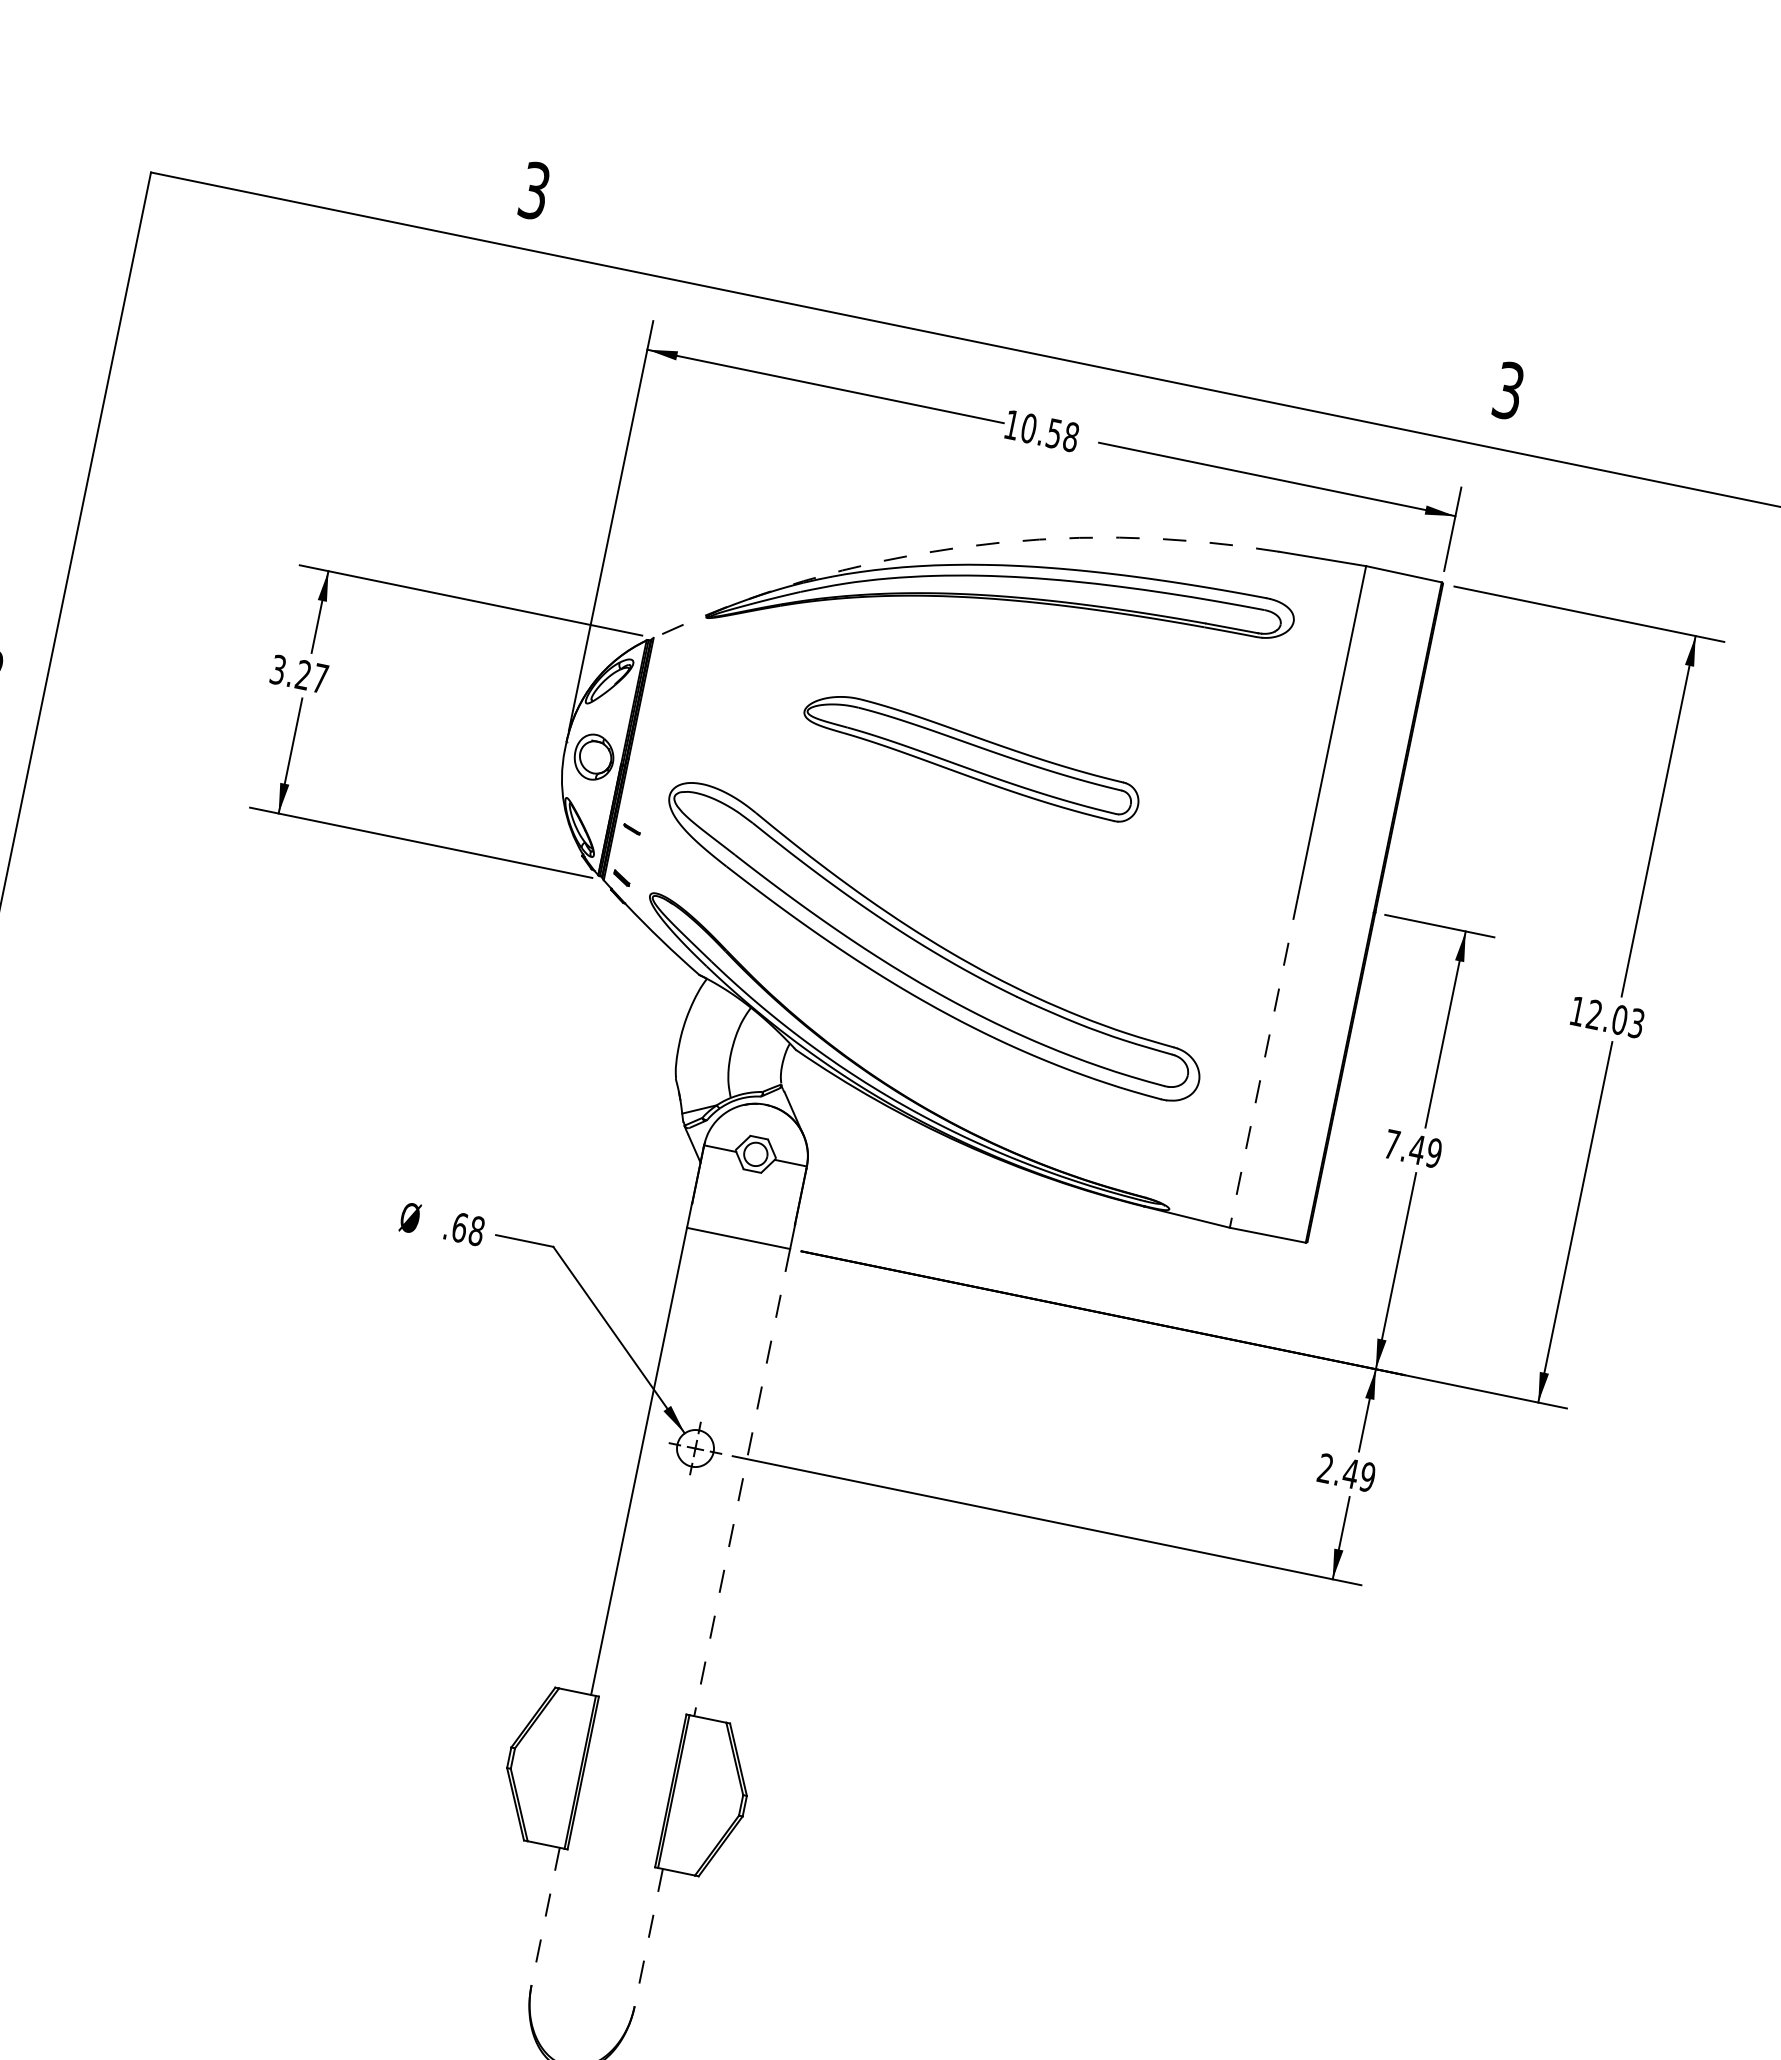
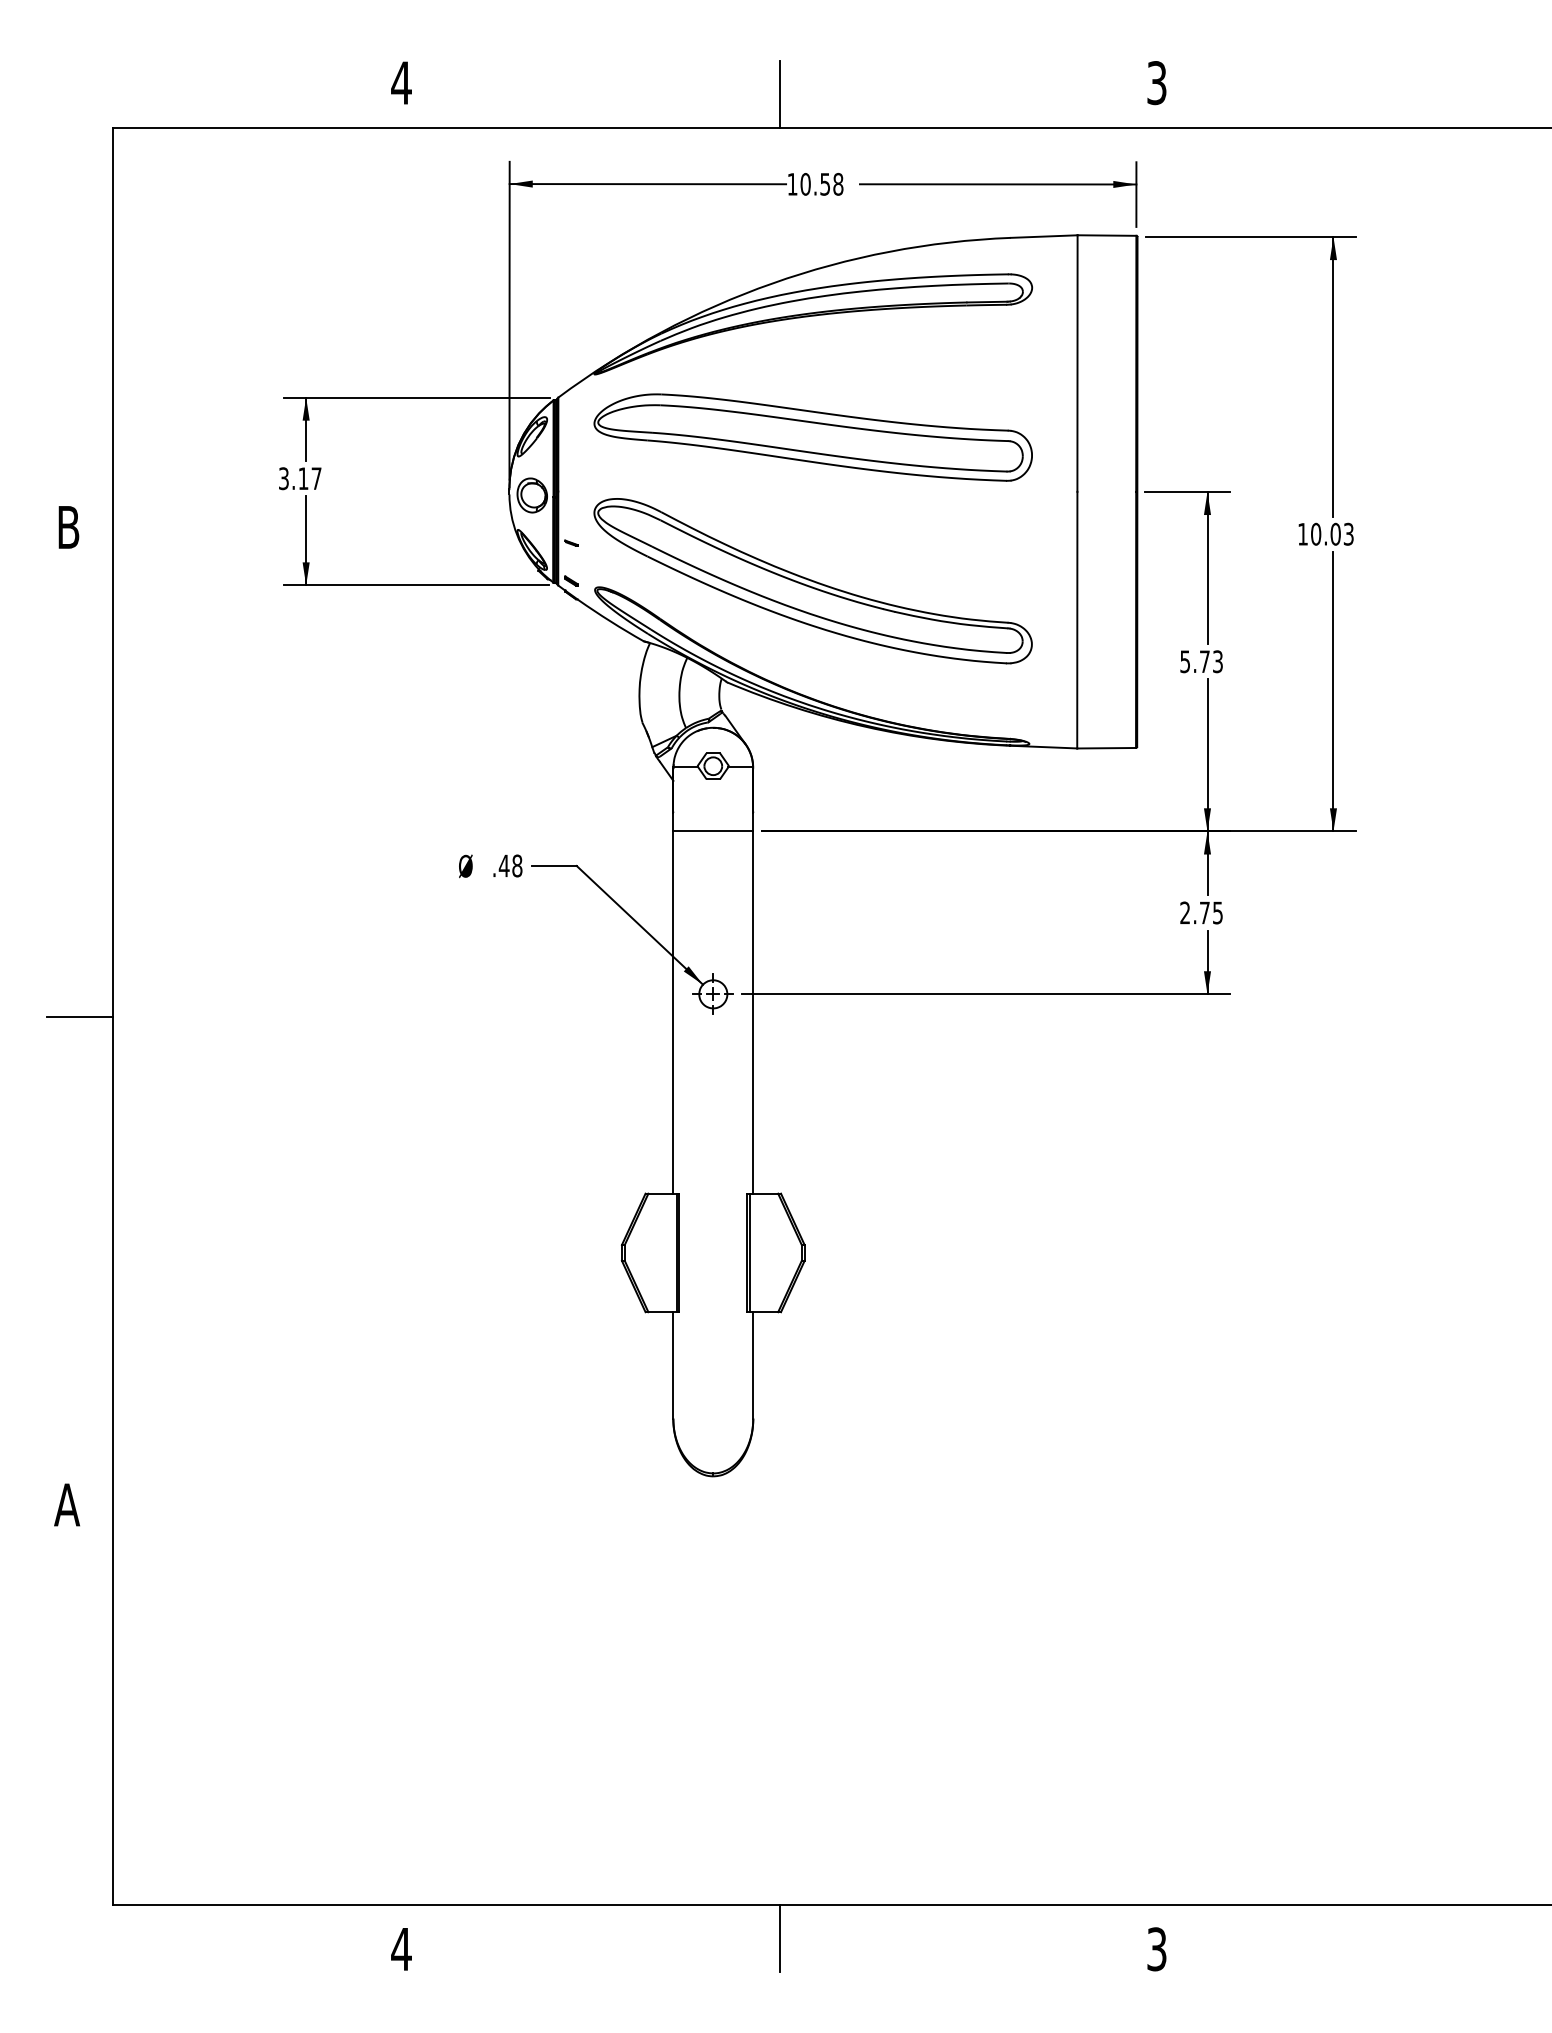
text: (534, 191) -> (401, 83), 3 -> 4
line: (1019, 305) -> (779, 94), added
arc: (959, 547) -> (772, 283), dashed -> solid
text: (303, 674) -> (303, 478), 3.27 -> 3.17
part: (970, 756) -> (812, 437), size x1.67
text: (1595, 1015) -> (1316, 534), 12.03 -> 10.03
line: (1264, 1062) -> (1077, 620), dashed -> solid
text: (1413, 1148) -> (1201, 661), 7.49 -> 5.73
text: (459, 1226) -> (503, 865), .68 -> .48
text: (1359, 1474) -> (1211, 912), 2.49 -> 2.75
line: (742, 1483) -> (753, 1013), dashed -> solid
line: (545, 1916) -> (673, 1365), dashed -> solid
line: (649, 1937) -> (753, 1365), dashed -> solid

